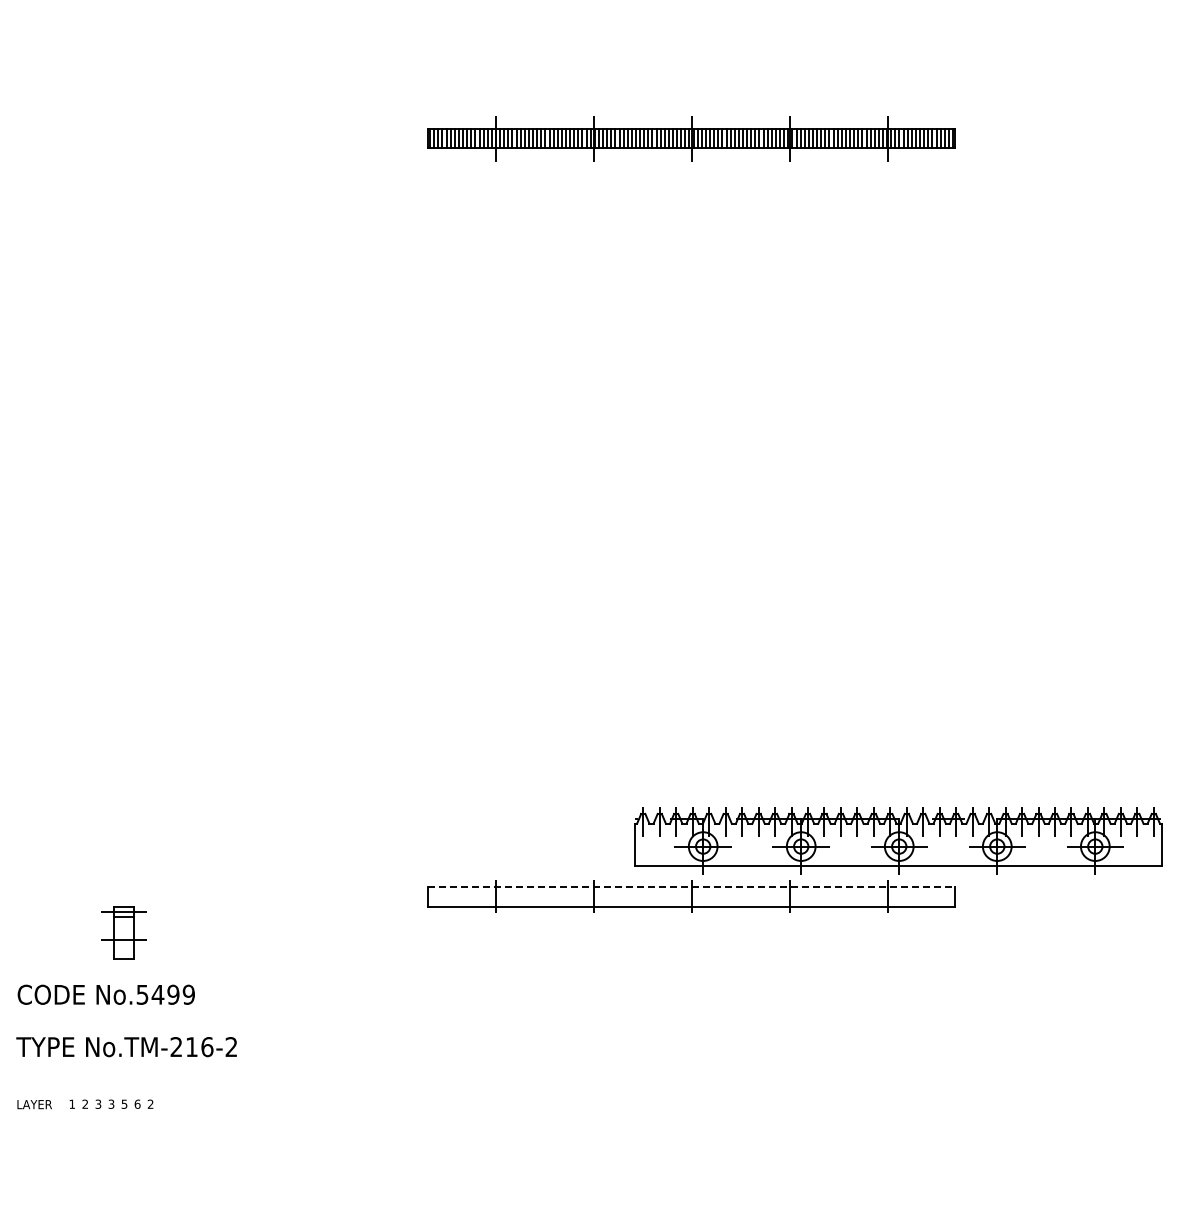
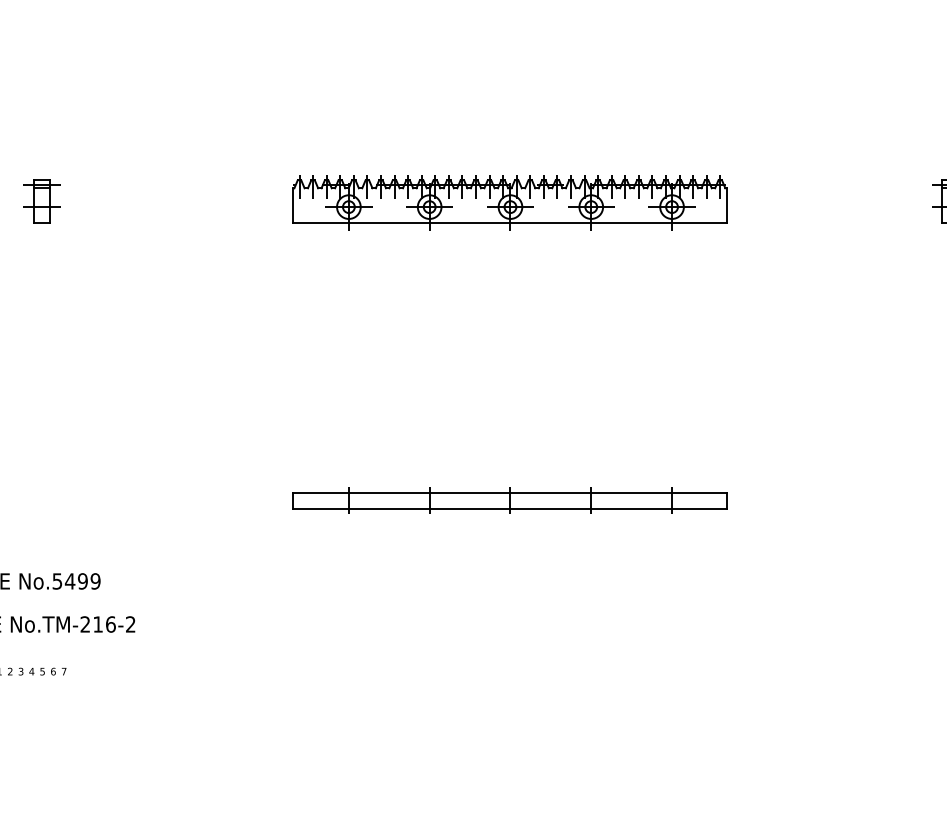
part: (898, 840) -> (509, 202), moved
line: (691, 886) -> (509, 492), dashed -> solid
part: (123, 932) -> (41, 201), moved
text: (111, 1103) -> (31, 671), 3 -> 4
text: (150, 1103) -> (64, 671), 2 -> 7

